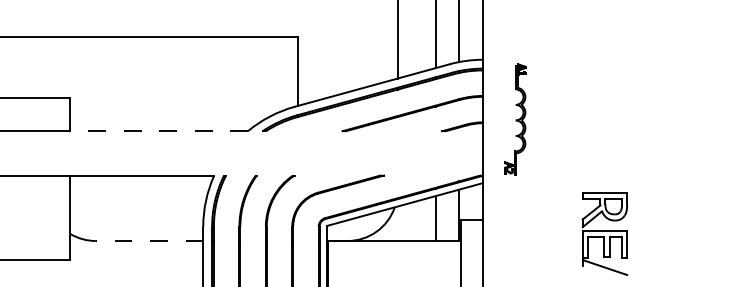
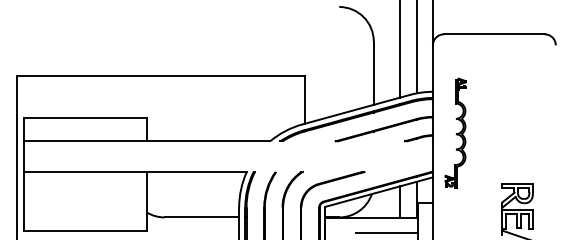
part: (515, 118) -> (455, 132), size x1.43
line: (159, 131) -> (208, 141), dashed -> solid
line: (148, 241) -> (201, 217), dashed -> solid
line: (415, 262) -> (386, 232), added

